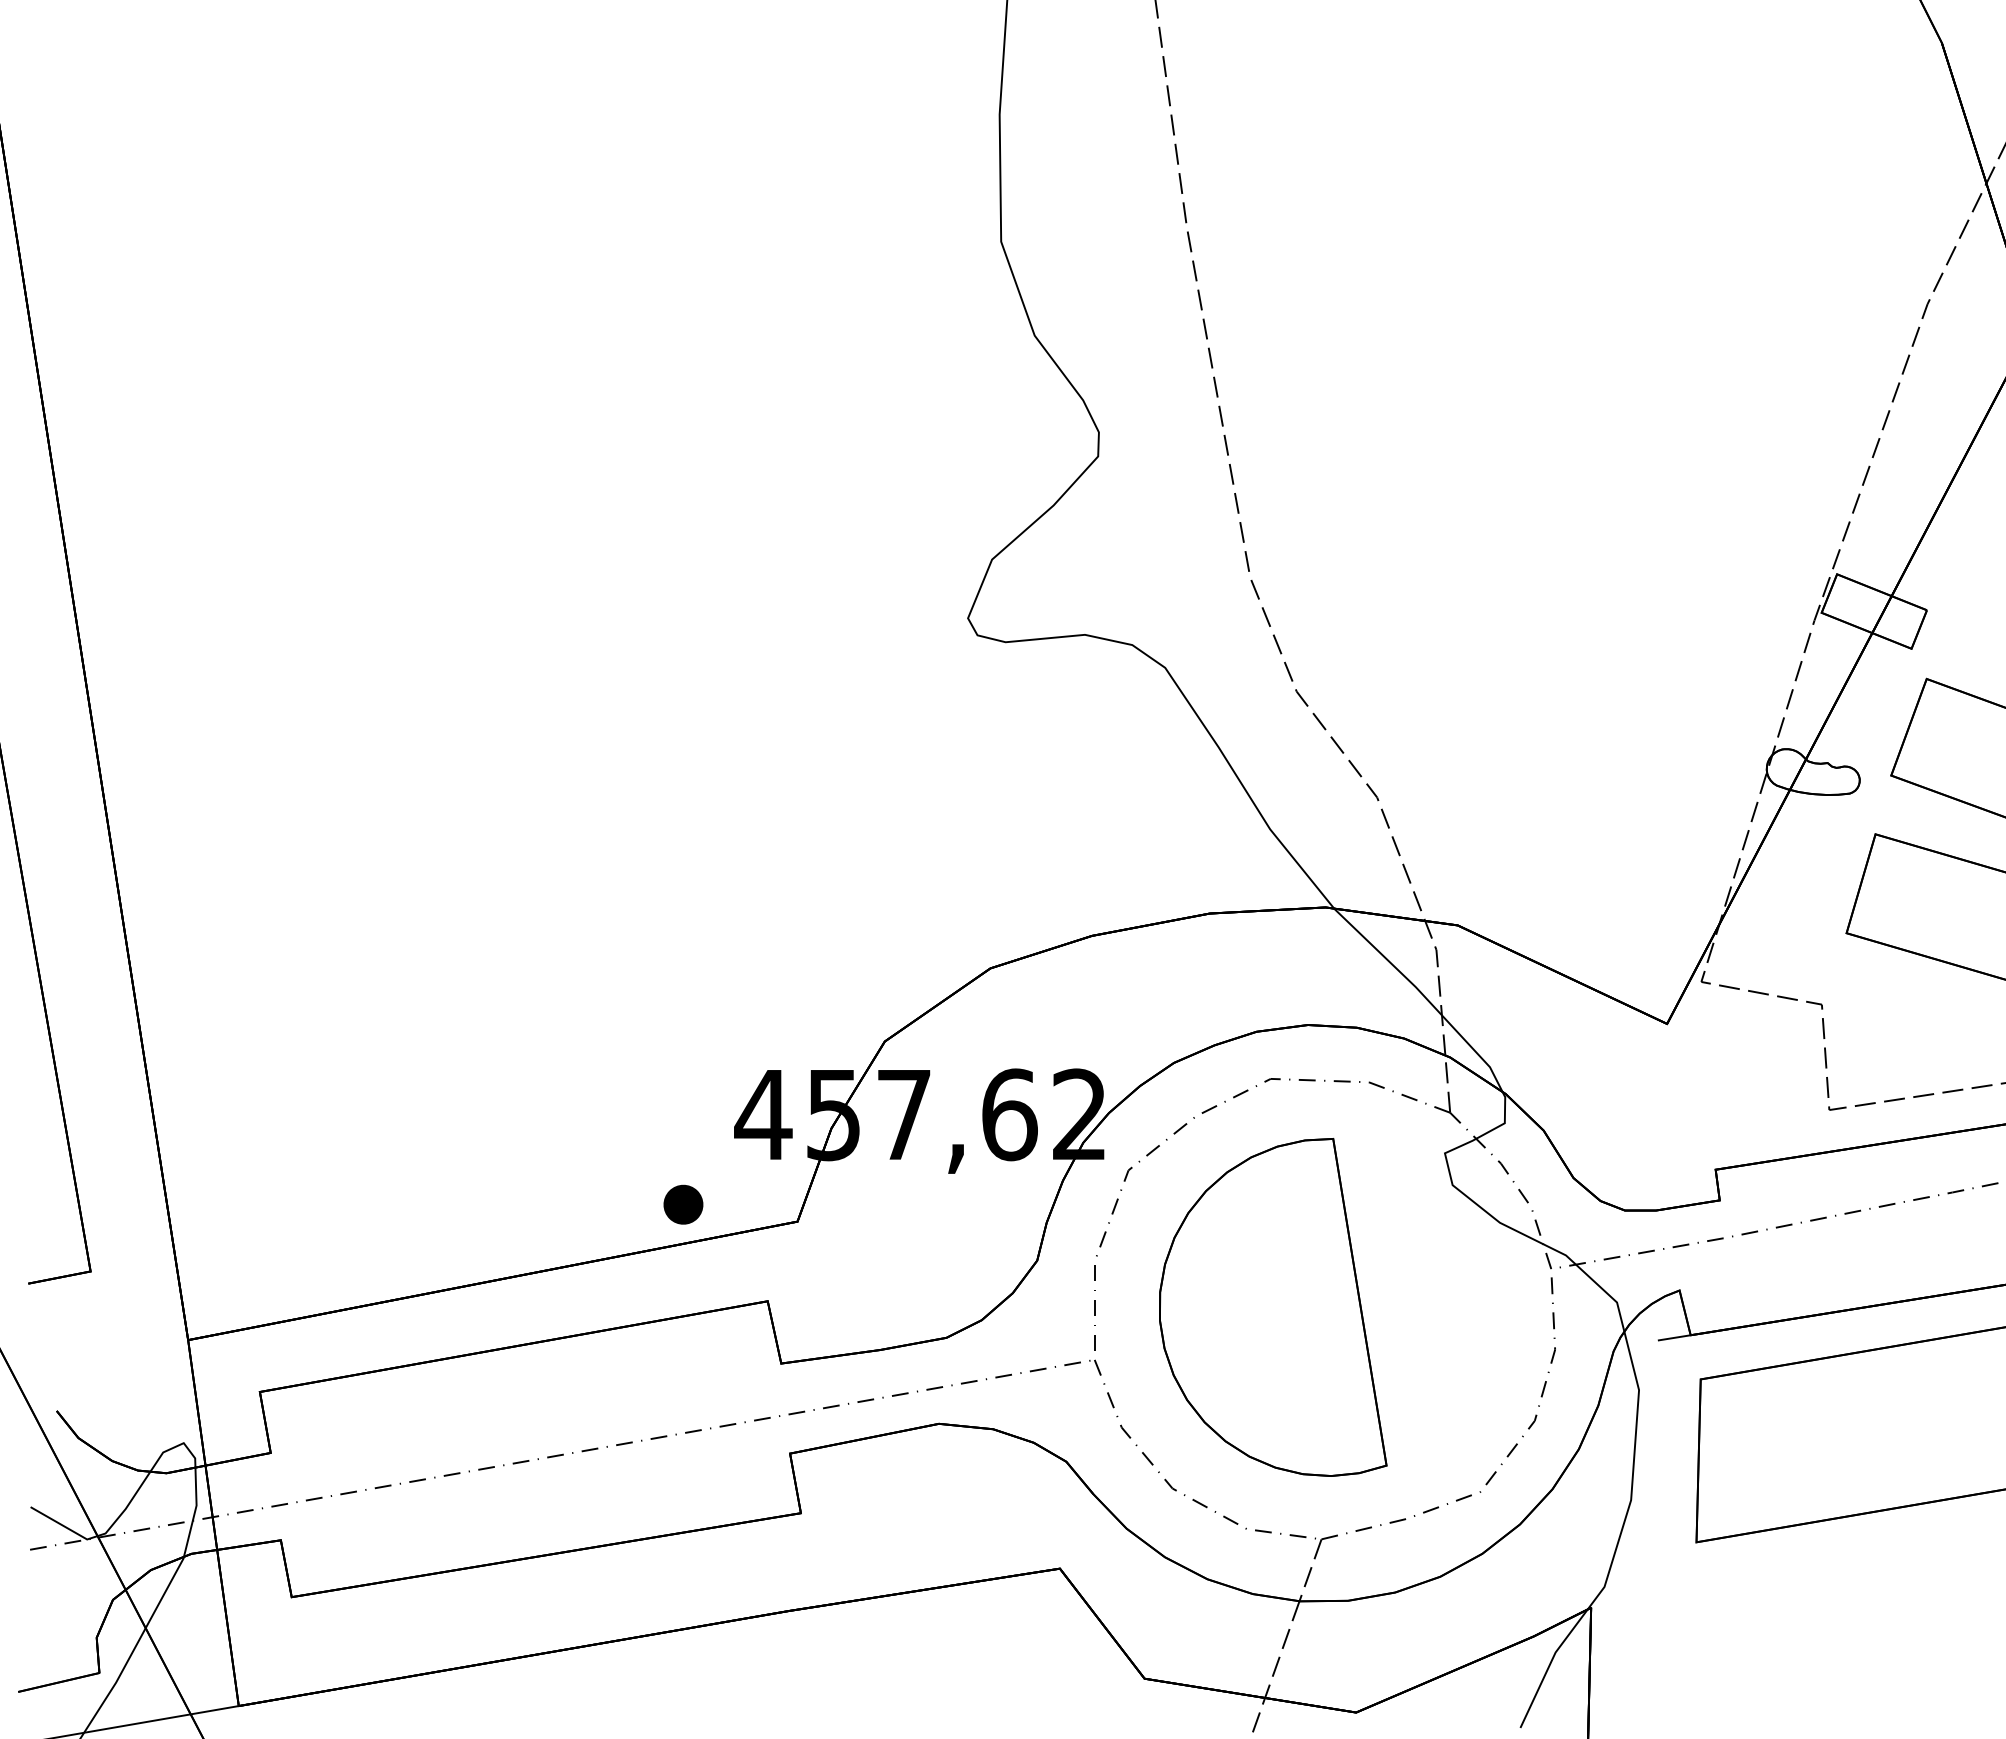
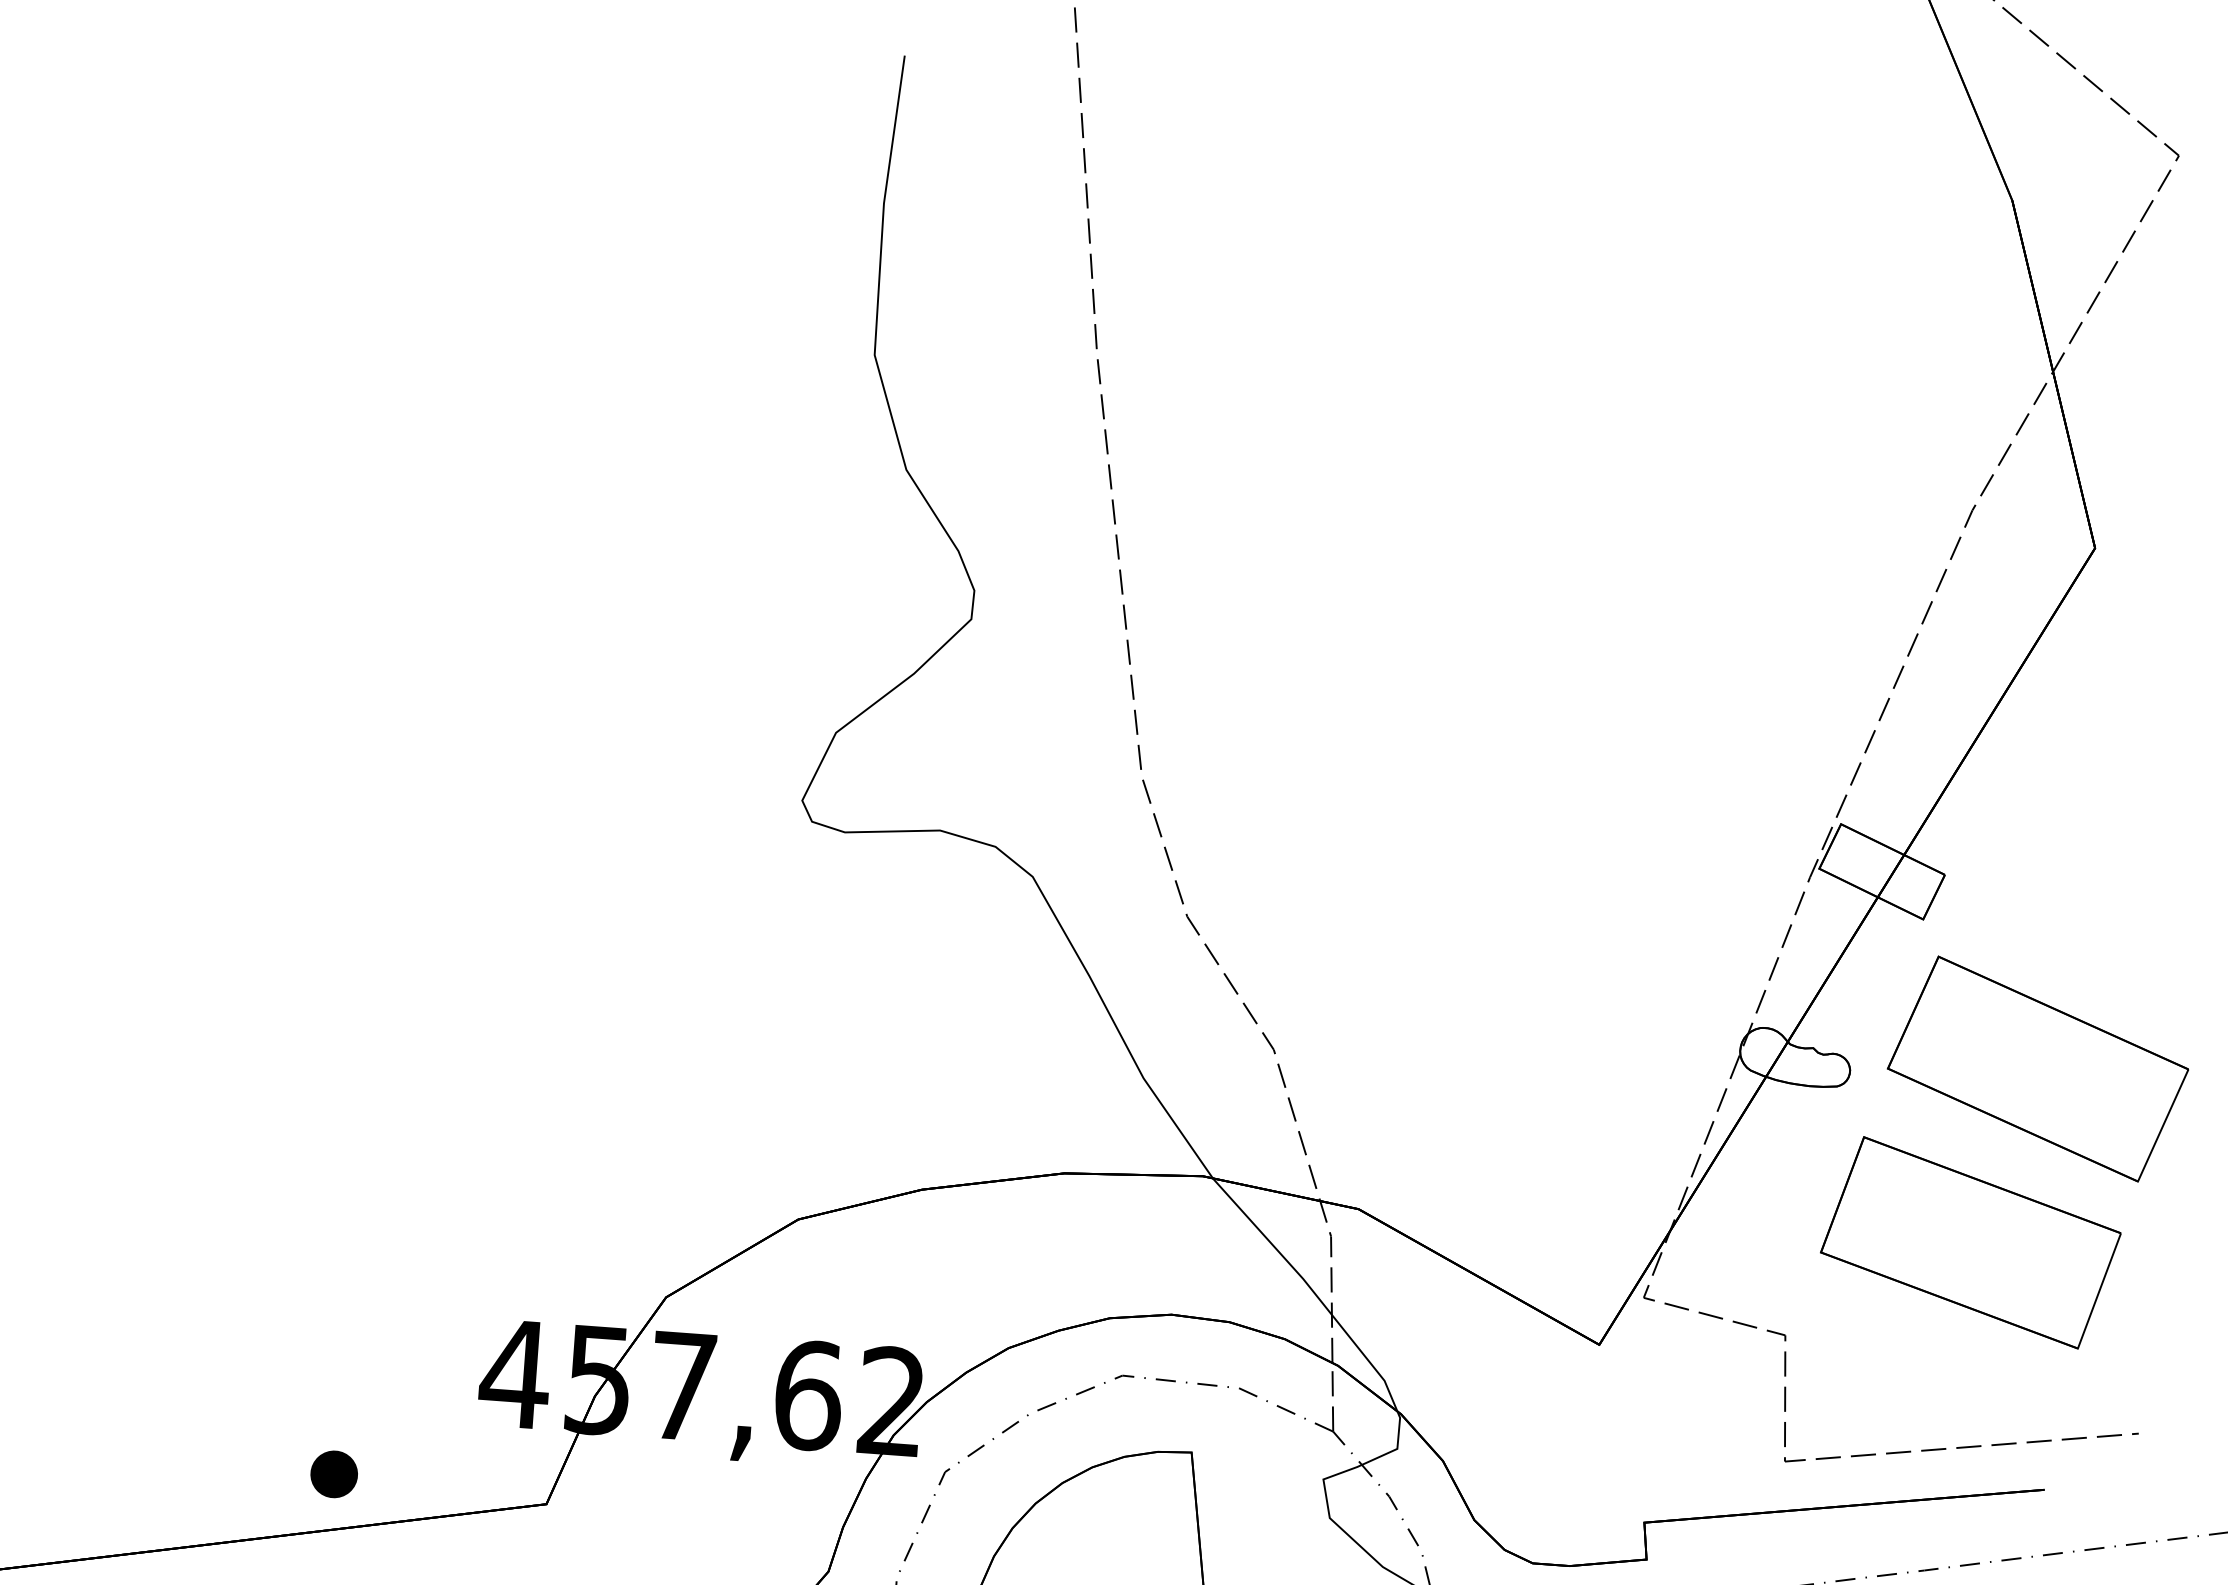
part: (683, 1204) -> (334, 1474), moved

